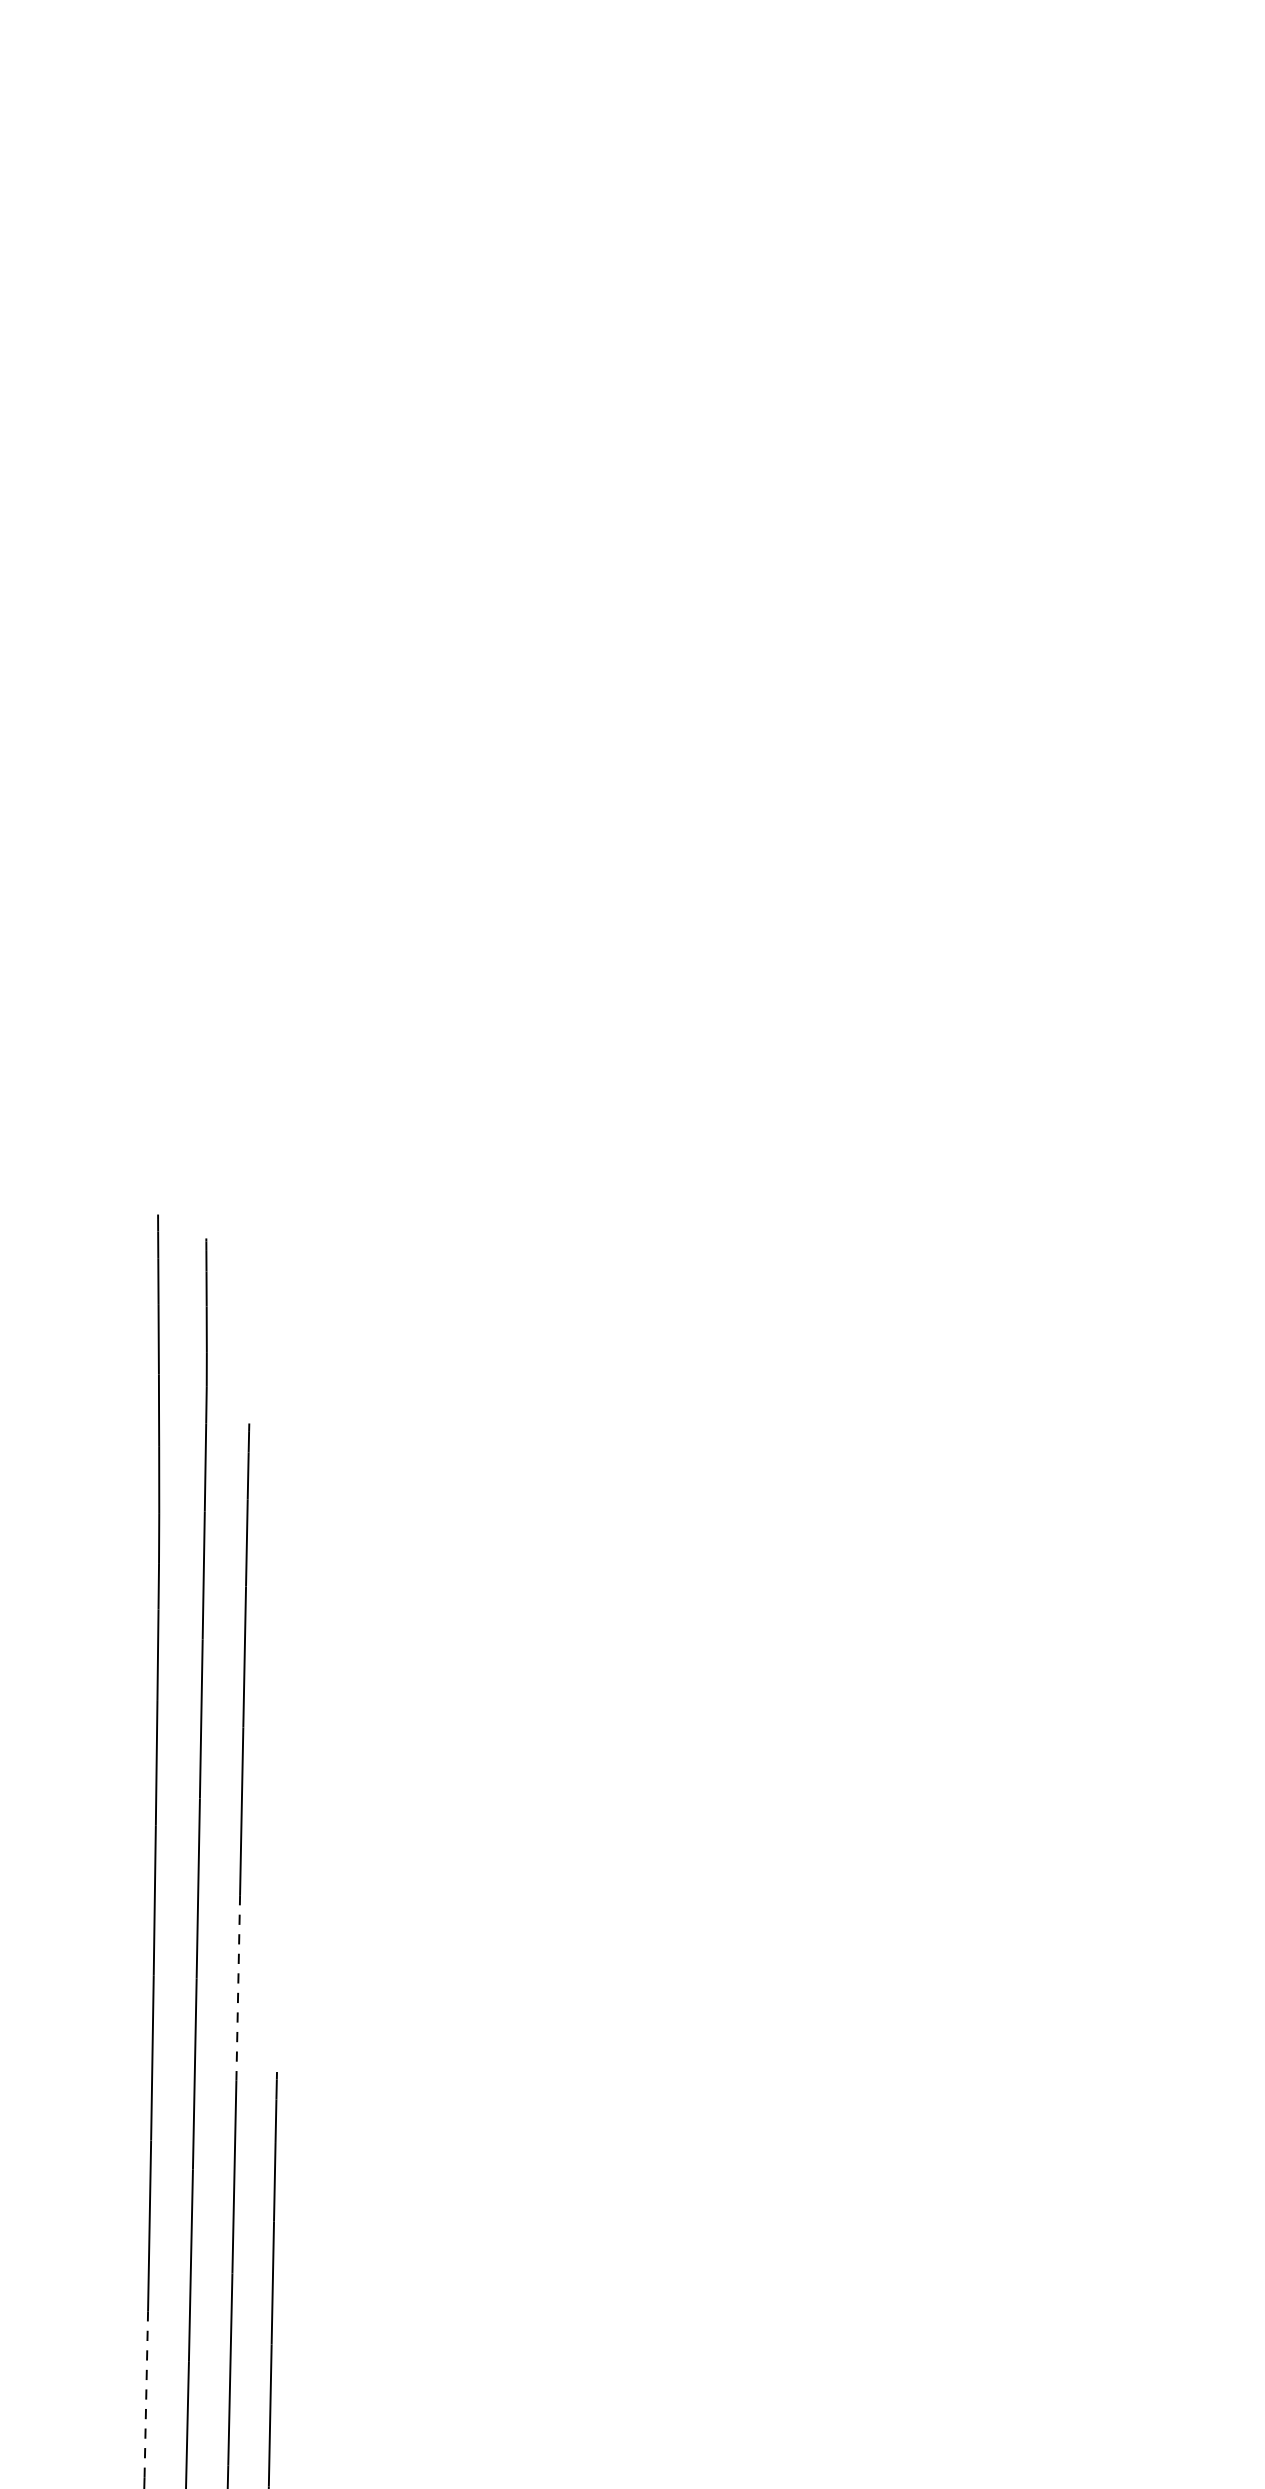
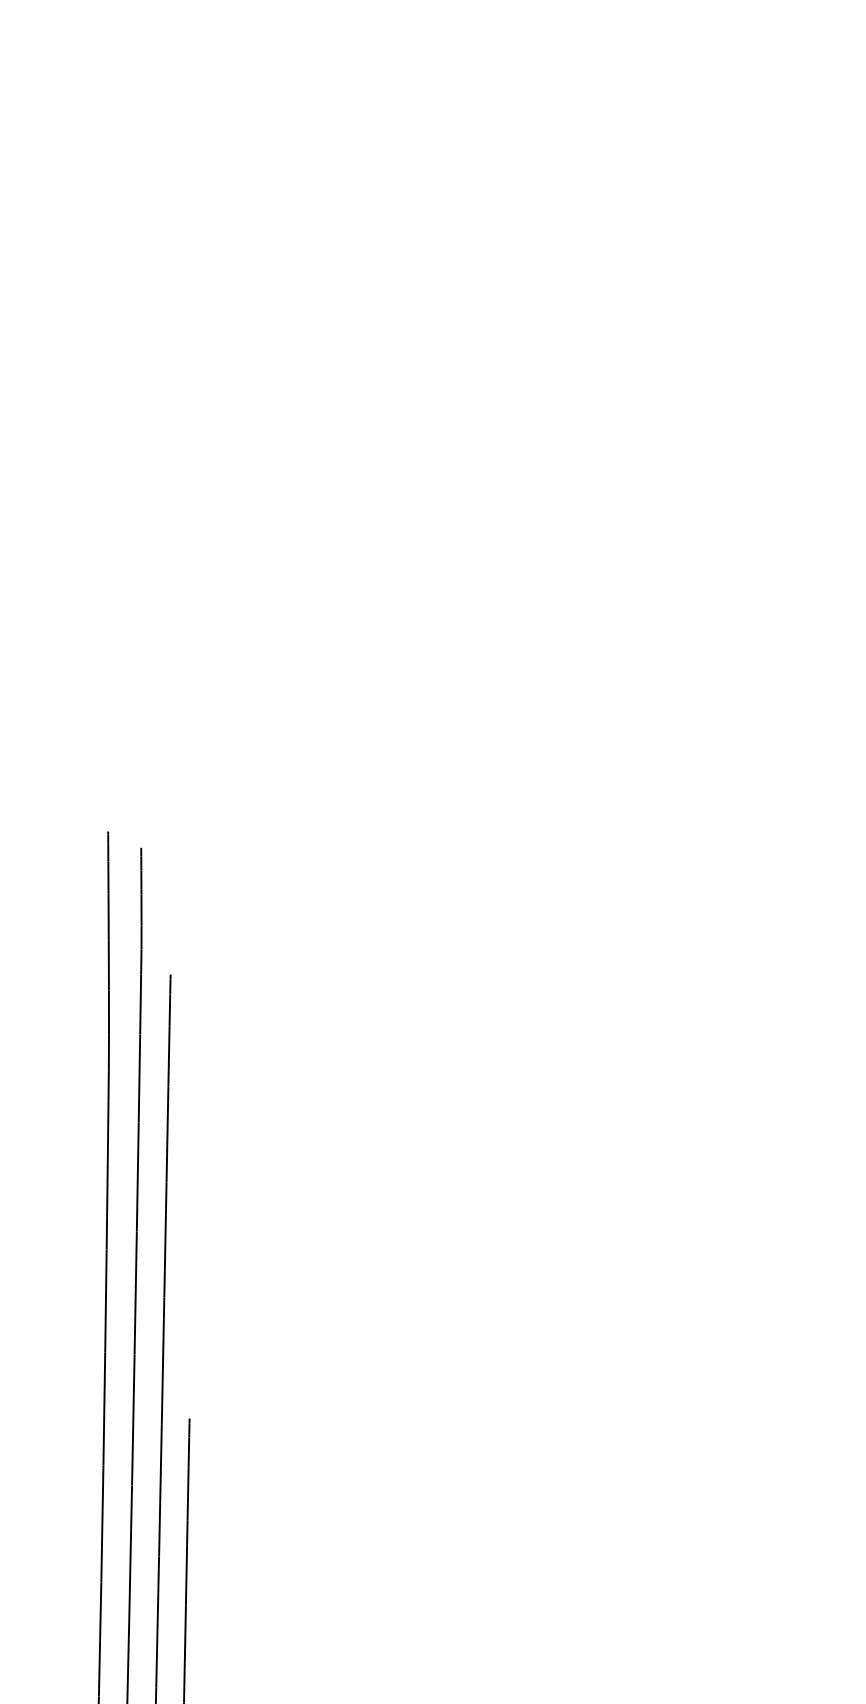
line: (238, 1988) -> (163, 1361), dashed -> solid
line: (146, 2394) -> (100, 1639), dashed -> solid

